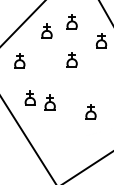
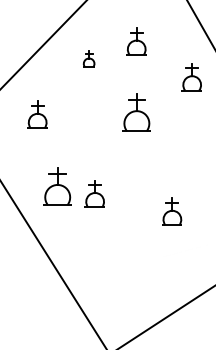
part: (46, 30) -> (88, 57), size x0.6
part: (71, 59) -> (135, 112), size x1.4
part: (29, 97) -> (55, 184), size x1.4

